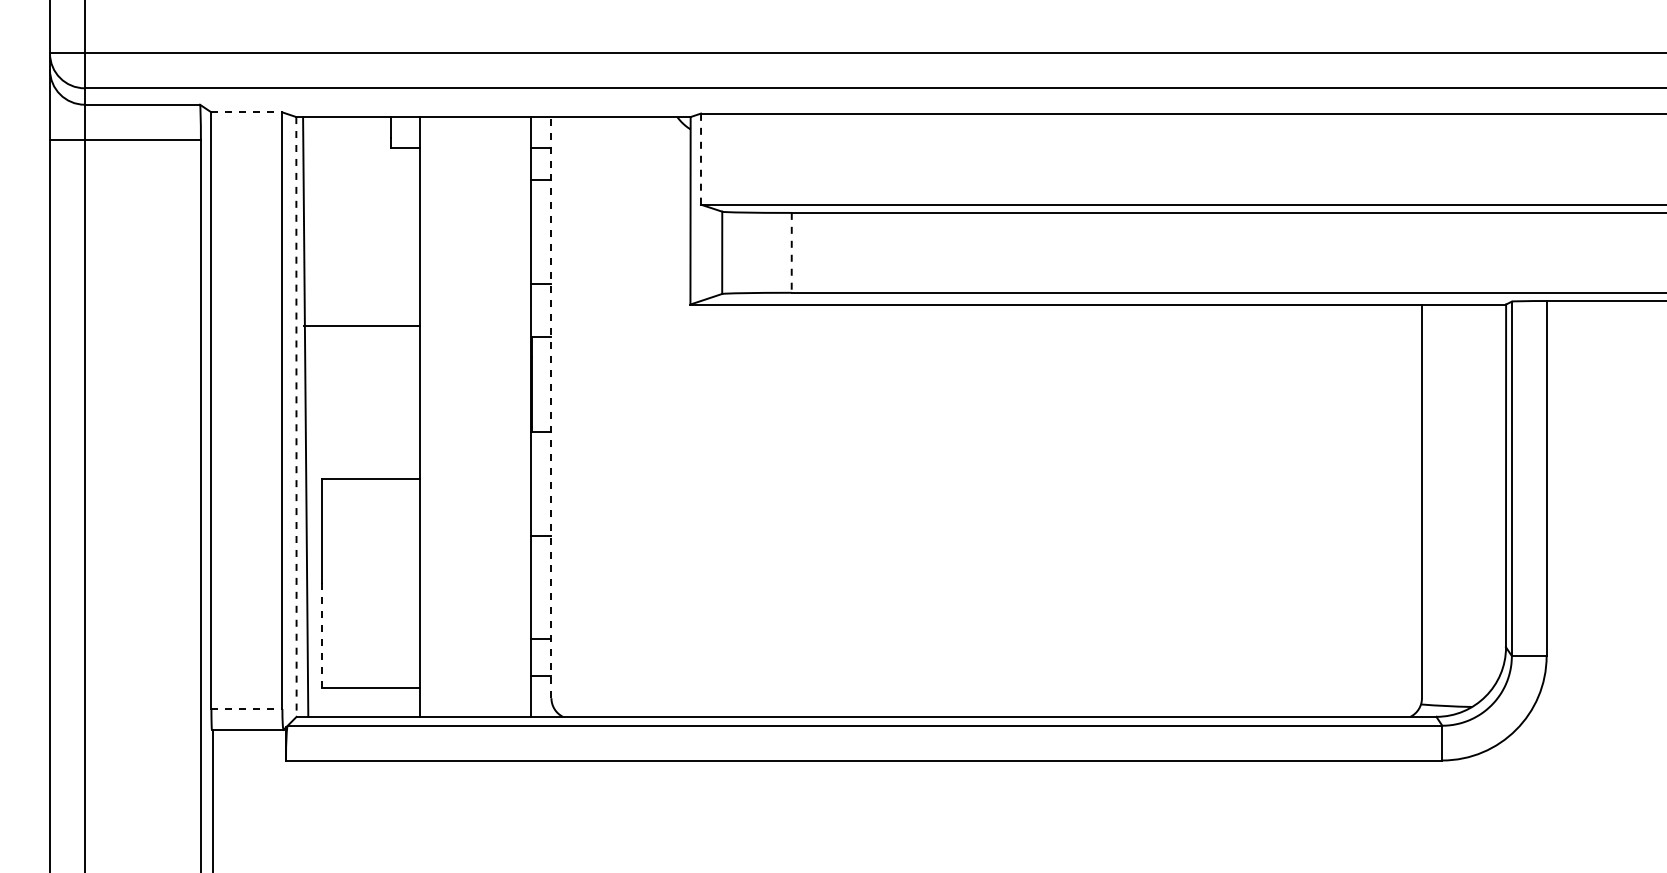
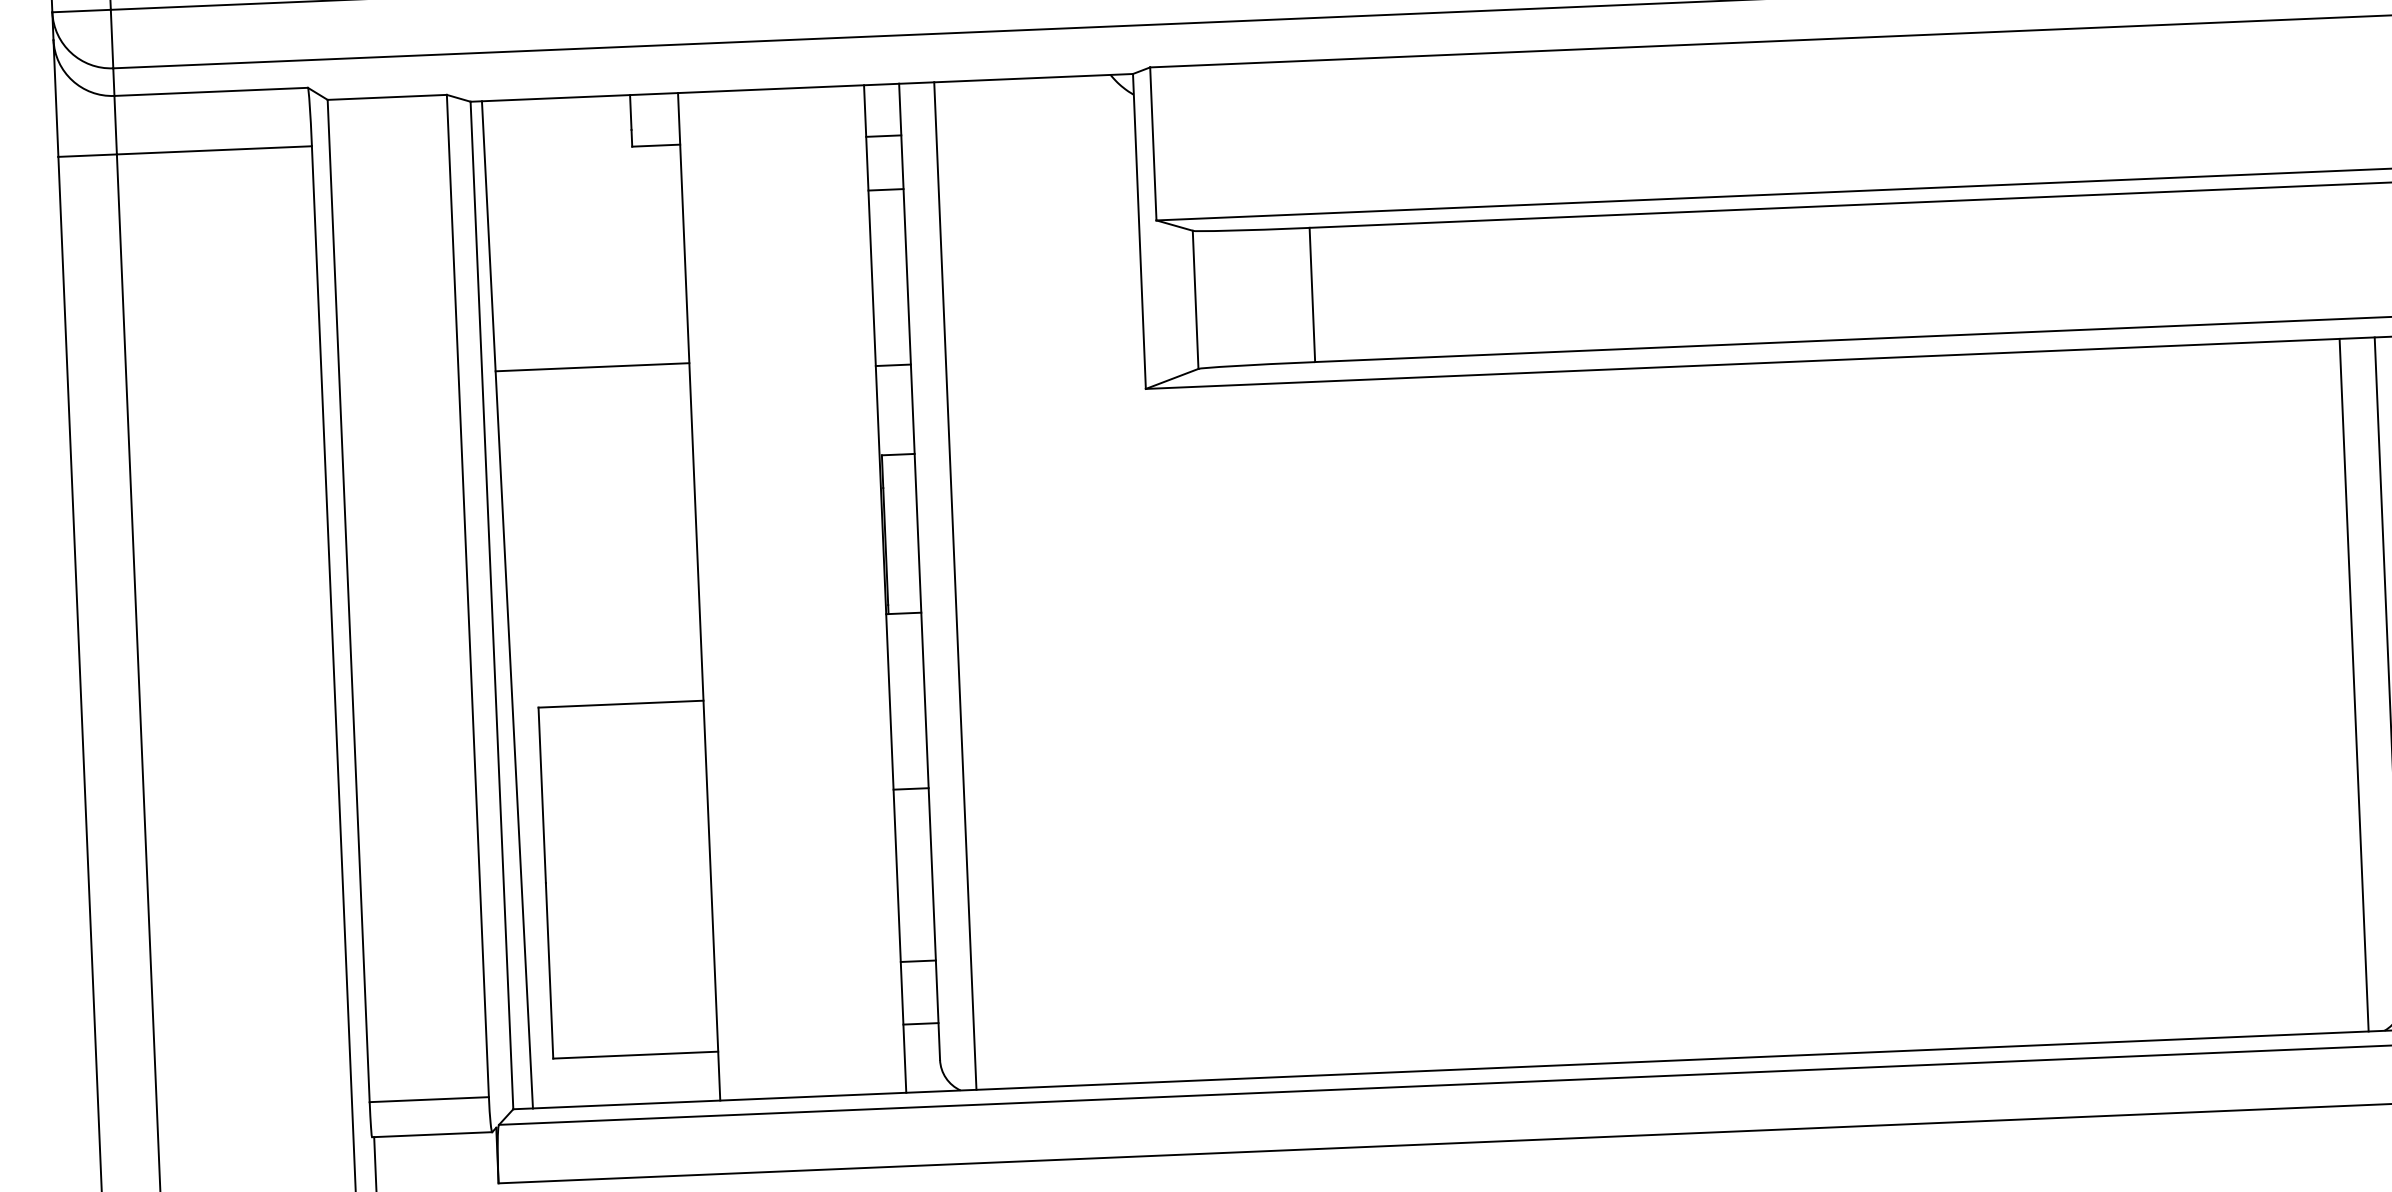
line: (247, 112) -> (388, 97), dashed -> solid
line: (701, 159) -> (1154, 144), dashed -> solid
line: (791, 252) -> (1311, 294), dashed -> solid
line: (361, 325) -> (591, 366), moved
line: (551, 407) -> (919, 571), dashed -> solid
line: (296, 416) -> (491, 604), dashed -> solid
line: (572, 416) -> (955, 585), added
line: (1401, 510) -> (2354, 684), added
line: (321, 635) -> (549, 970), dashed -> solid
line: (247, 709) -> (430, 1100), dashed -> solid

